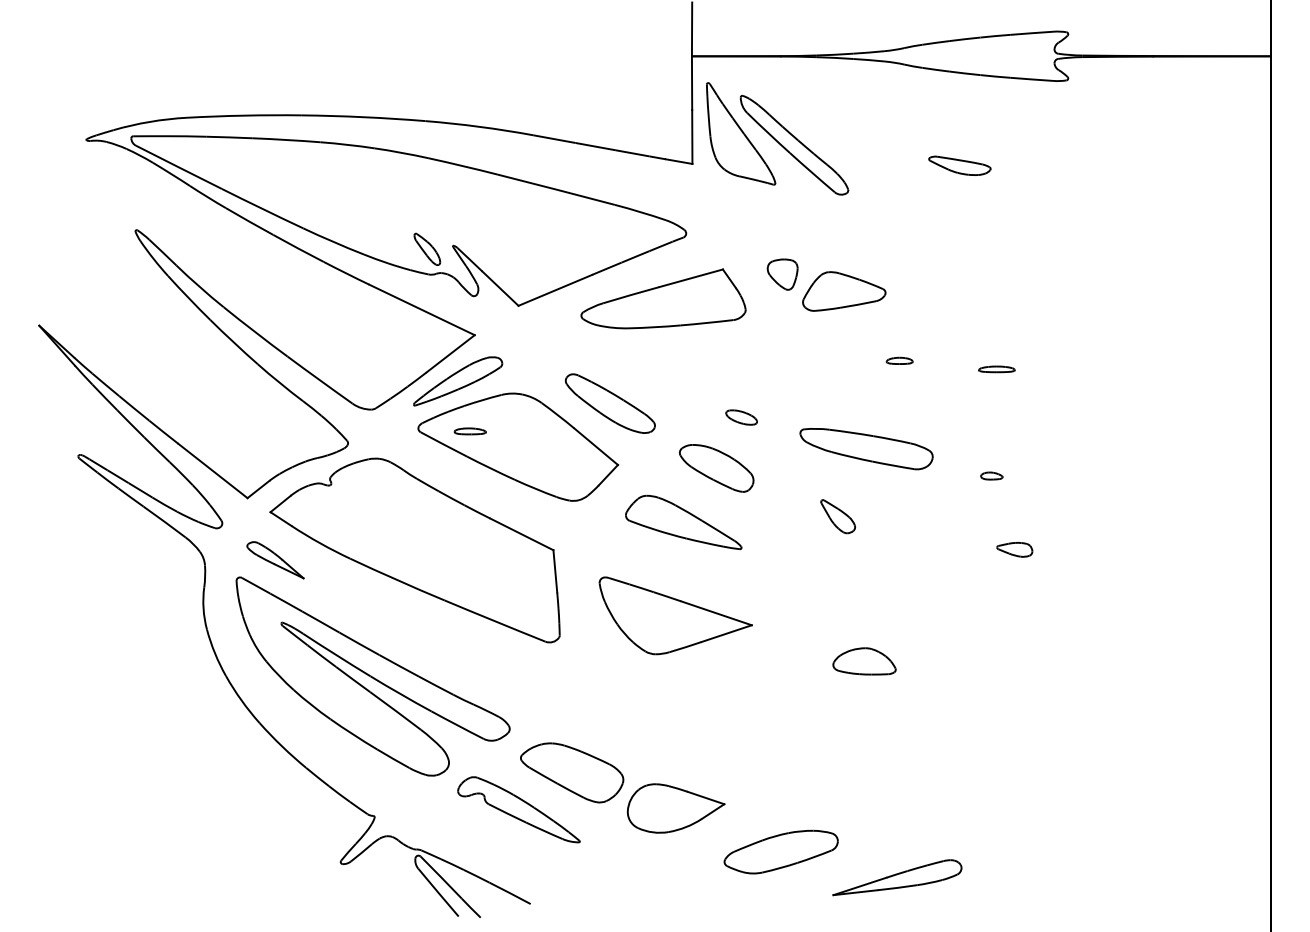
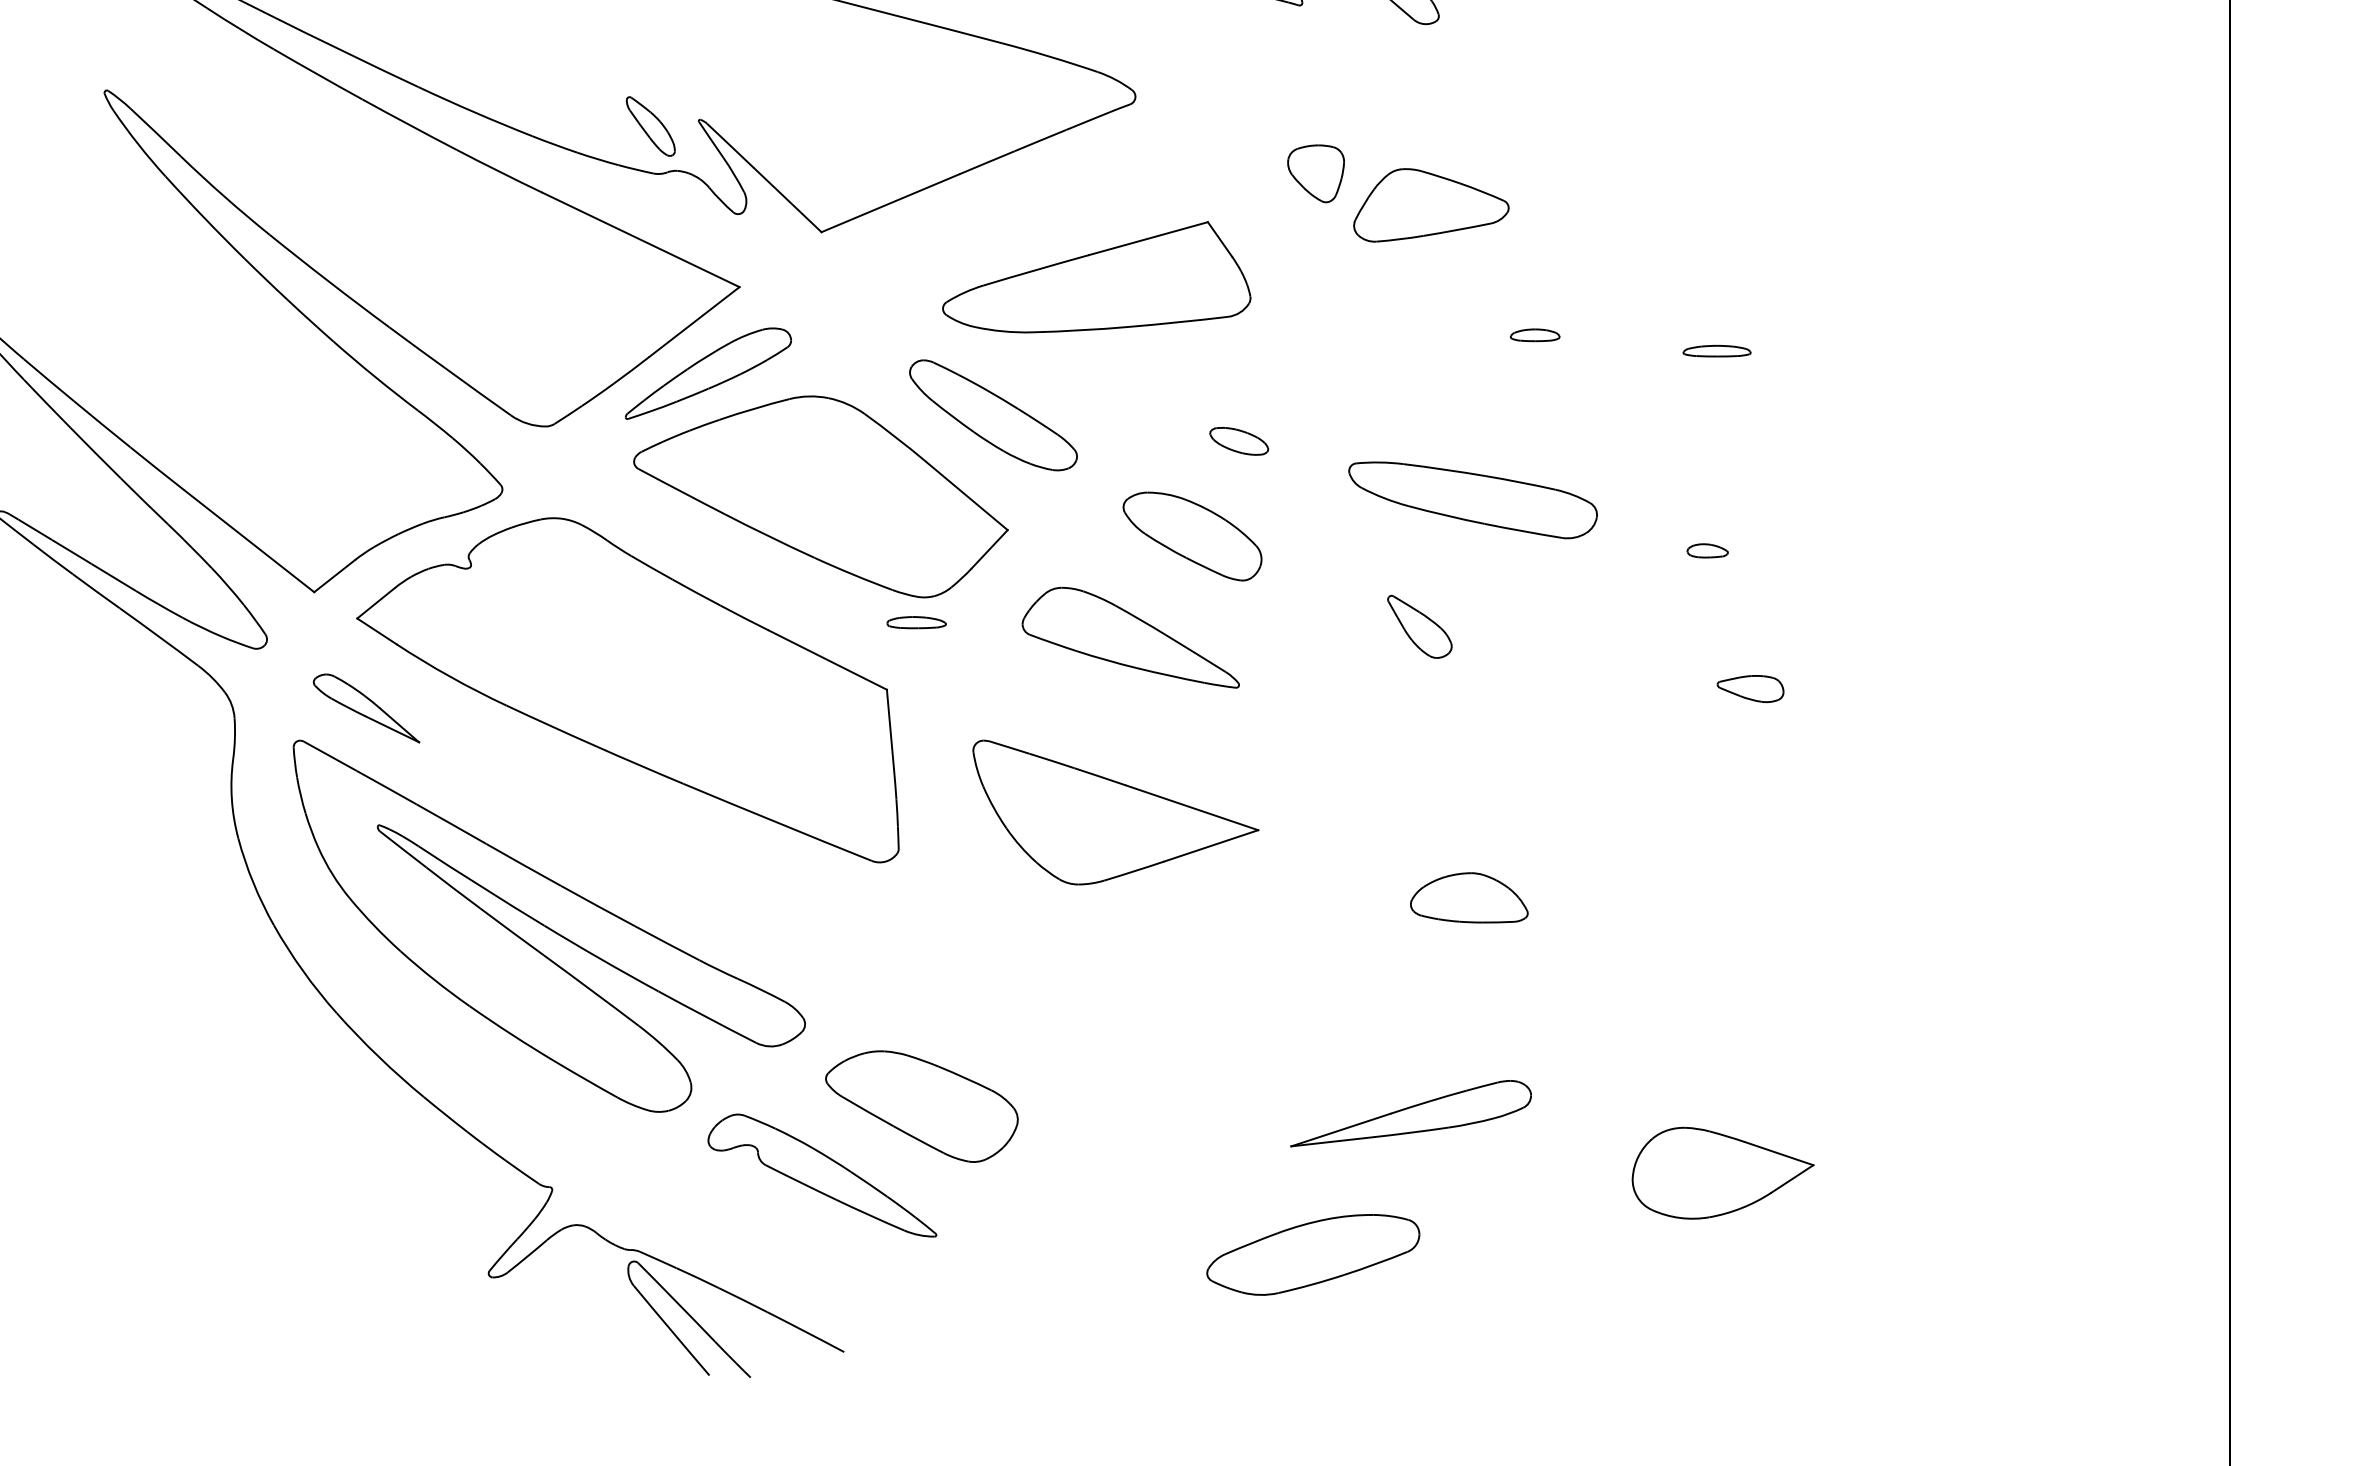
part: (663, 298) -> (1096, 276), moved
part: (469, 431) -> (915, 622), moved
part: (675, 808) -> (1721, 1173), moved
part: (897, 877) -> (1411, 1113), moved

